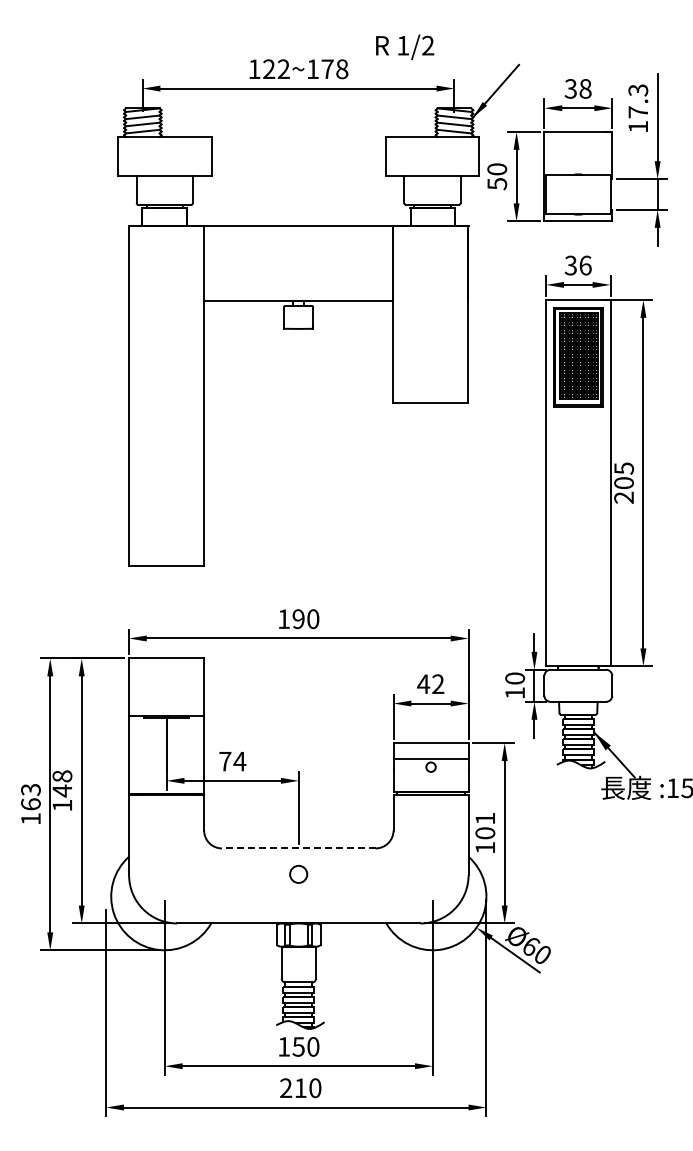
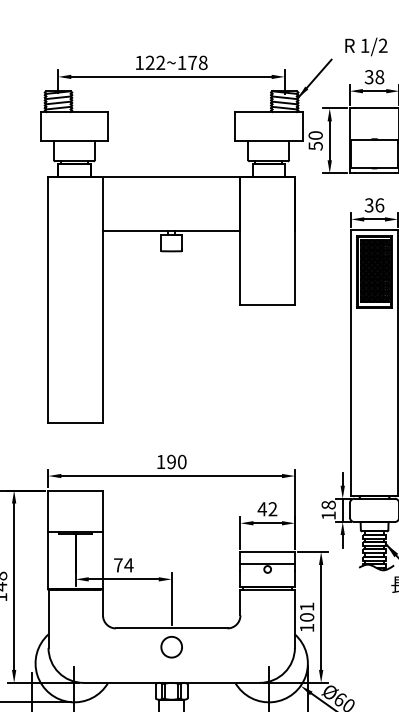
text: (405, 47) -> (366, 47), moved
text: (515, 678) -> (328, 505), 10 -> 18
line: (298, 848) -> (171, 628), dashed -> solid
circle: (298, 874) -> (171, 647), size x1.67

